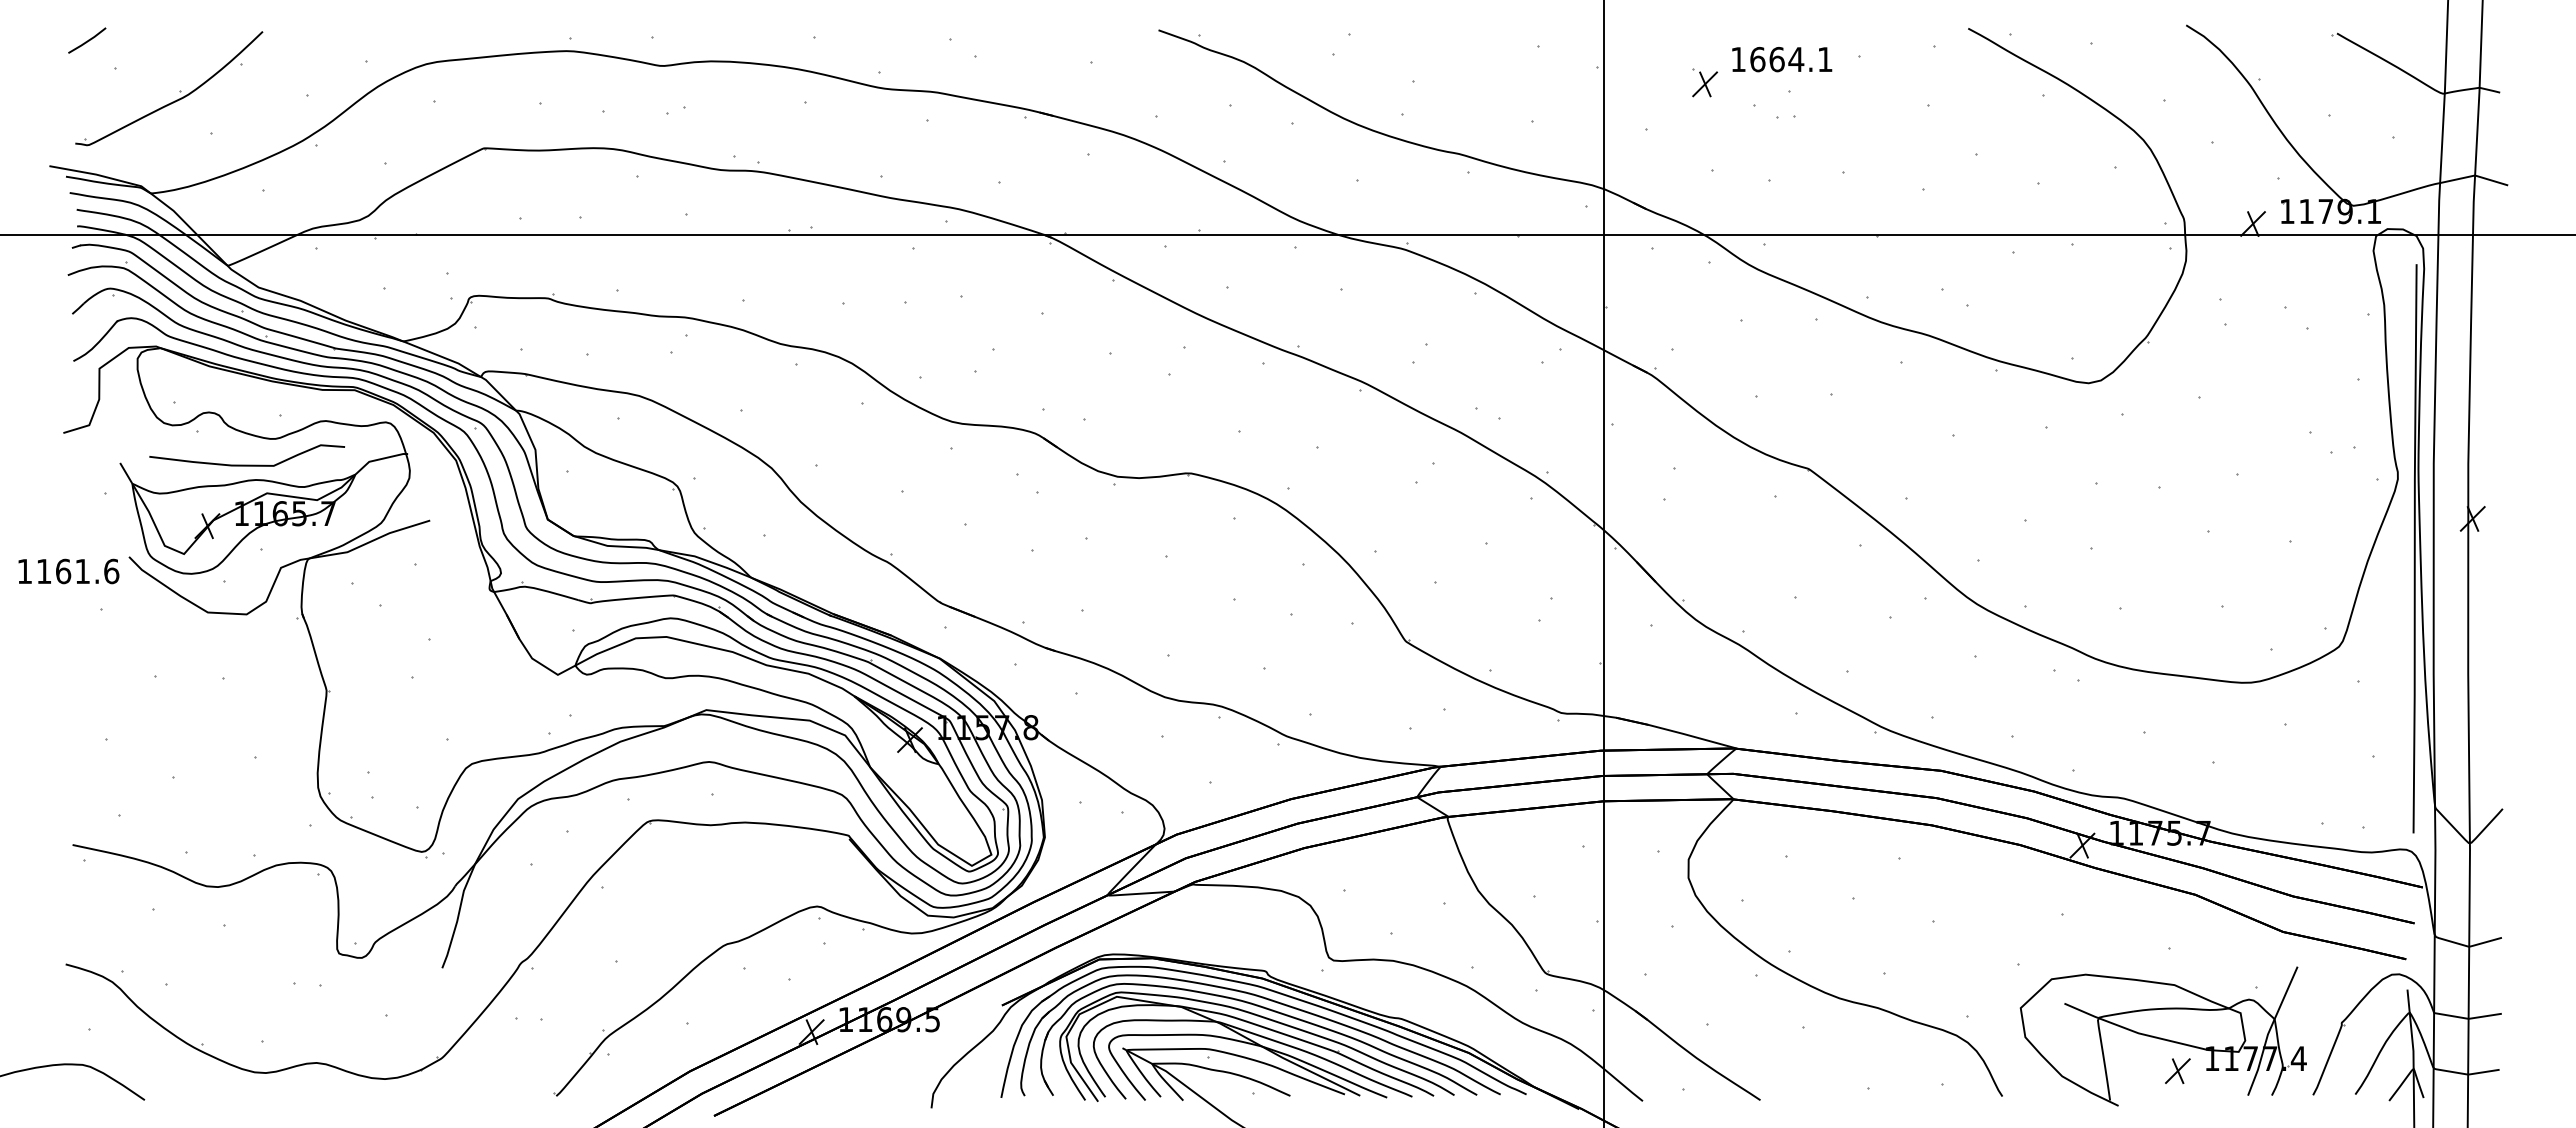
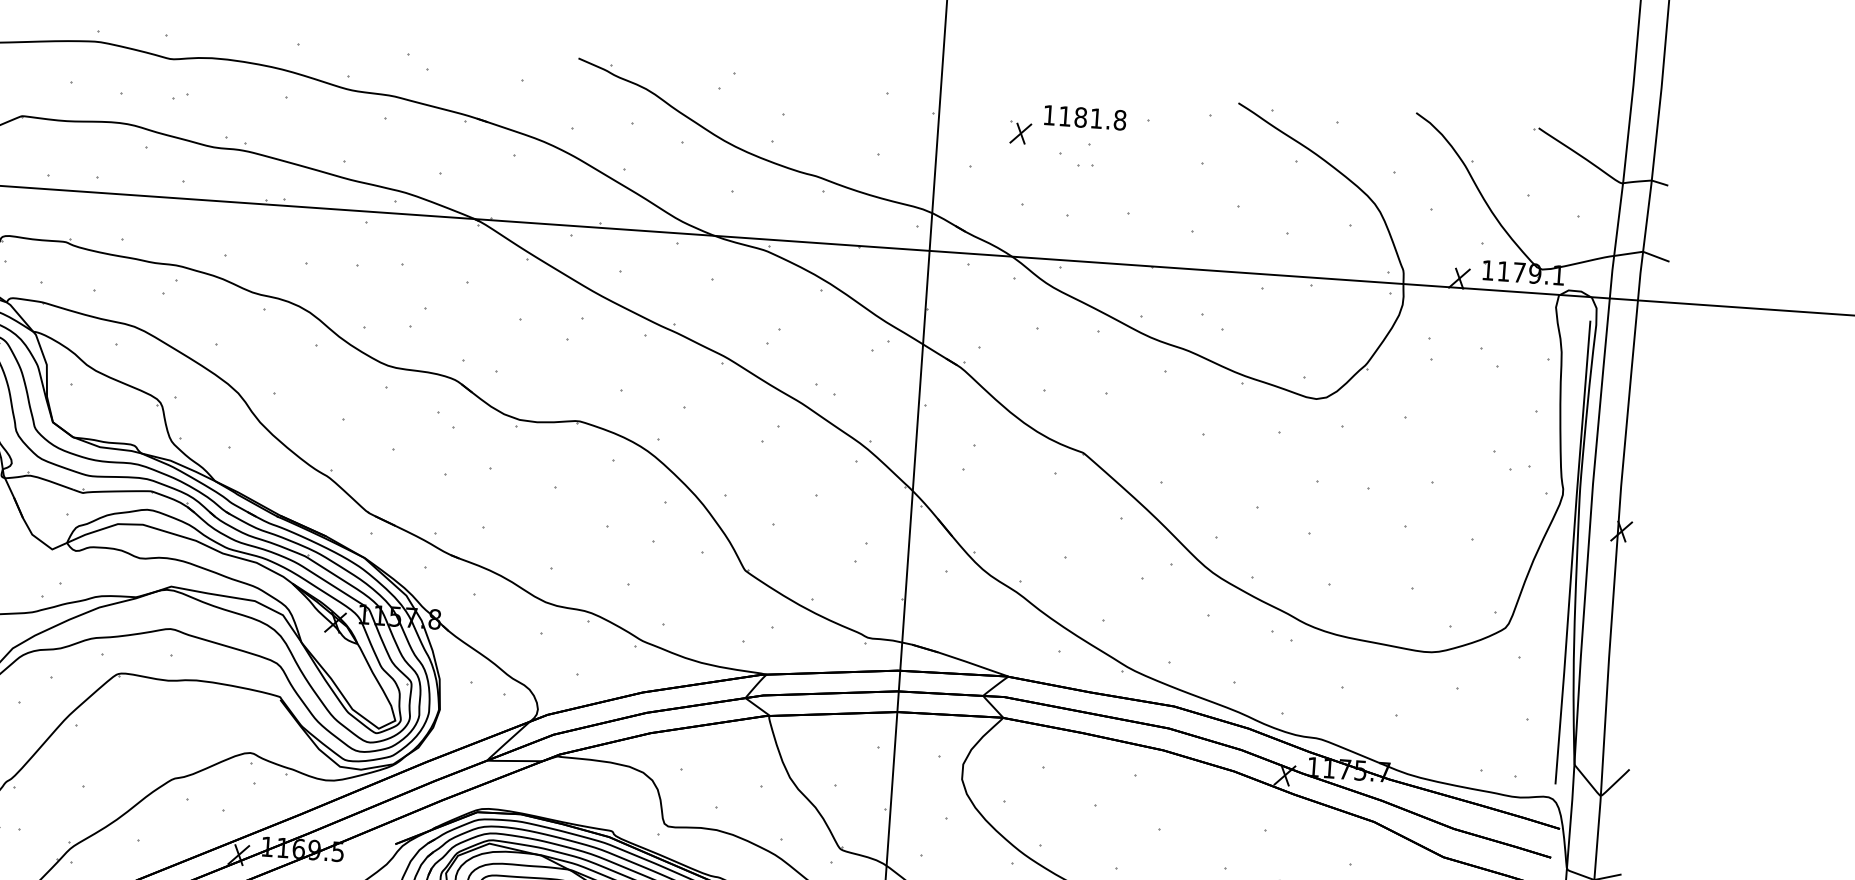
text: (1791, 59) -> (1092, 118), 1664.1 -> 1181.8

